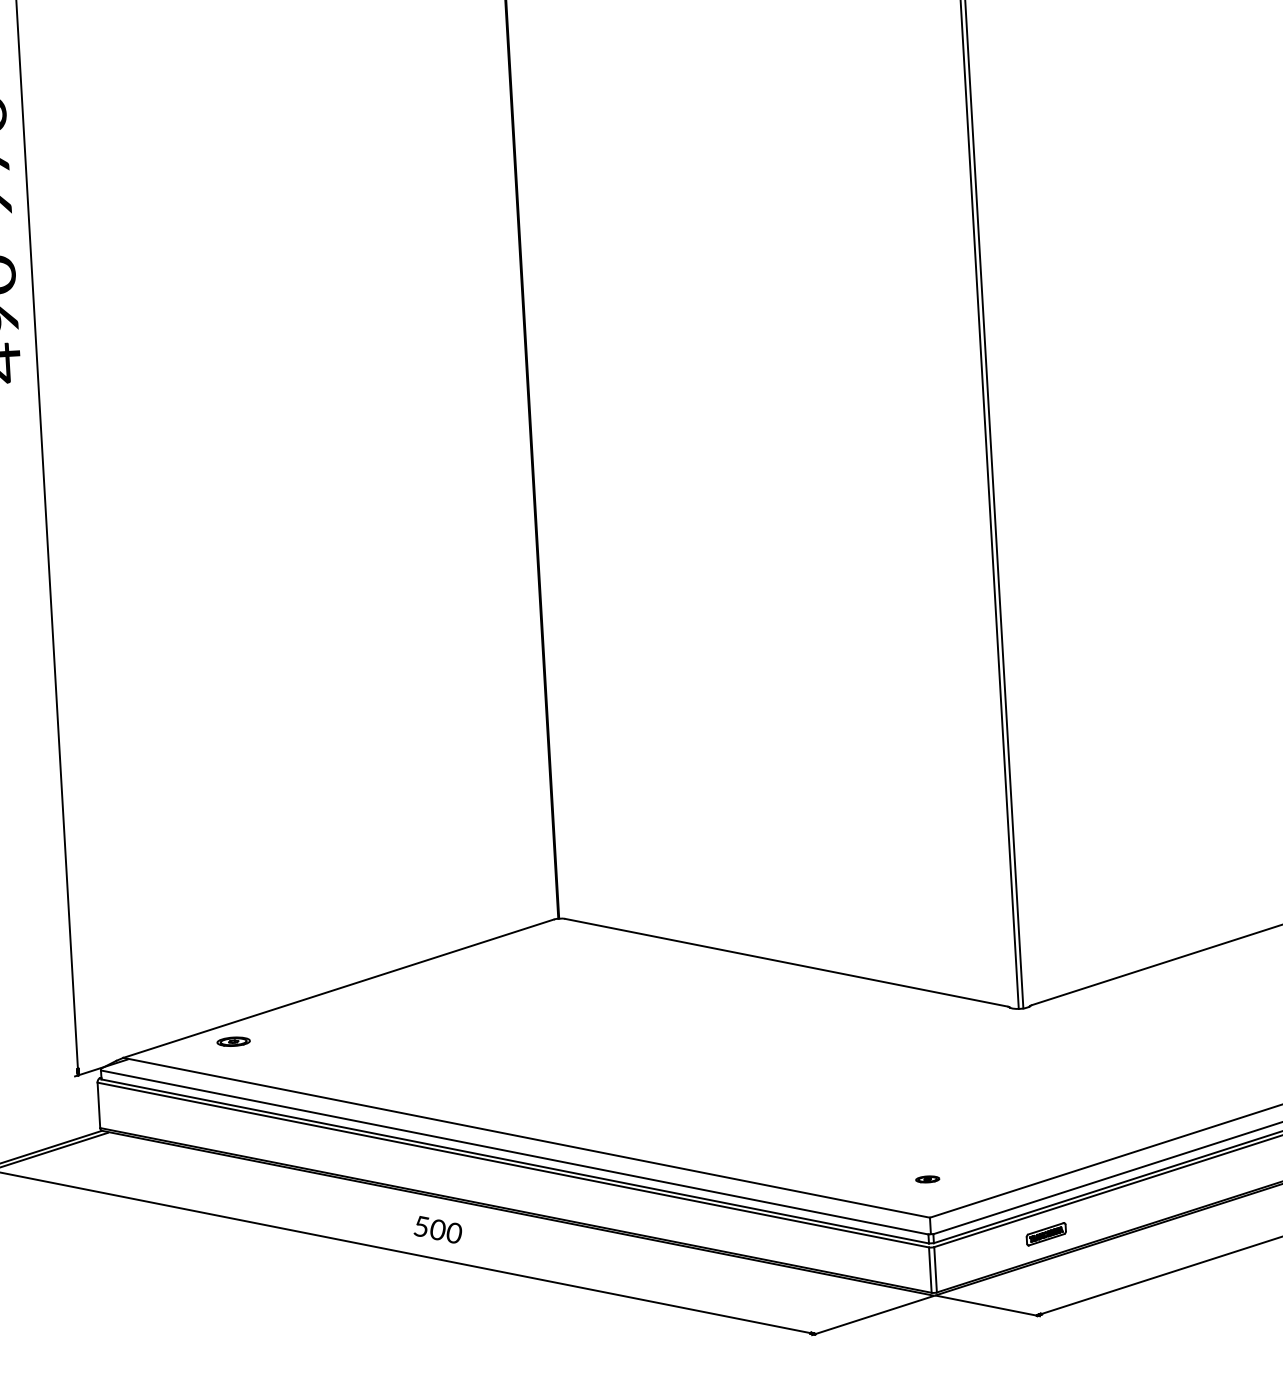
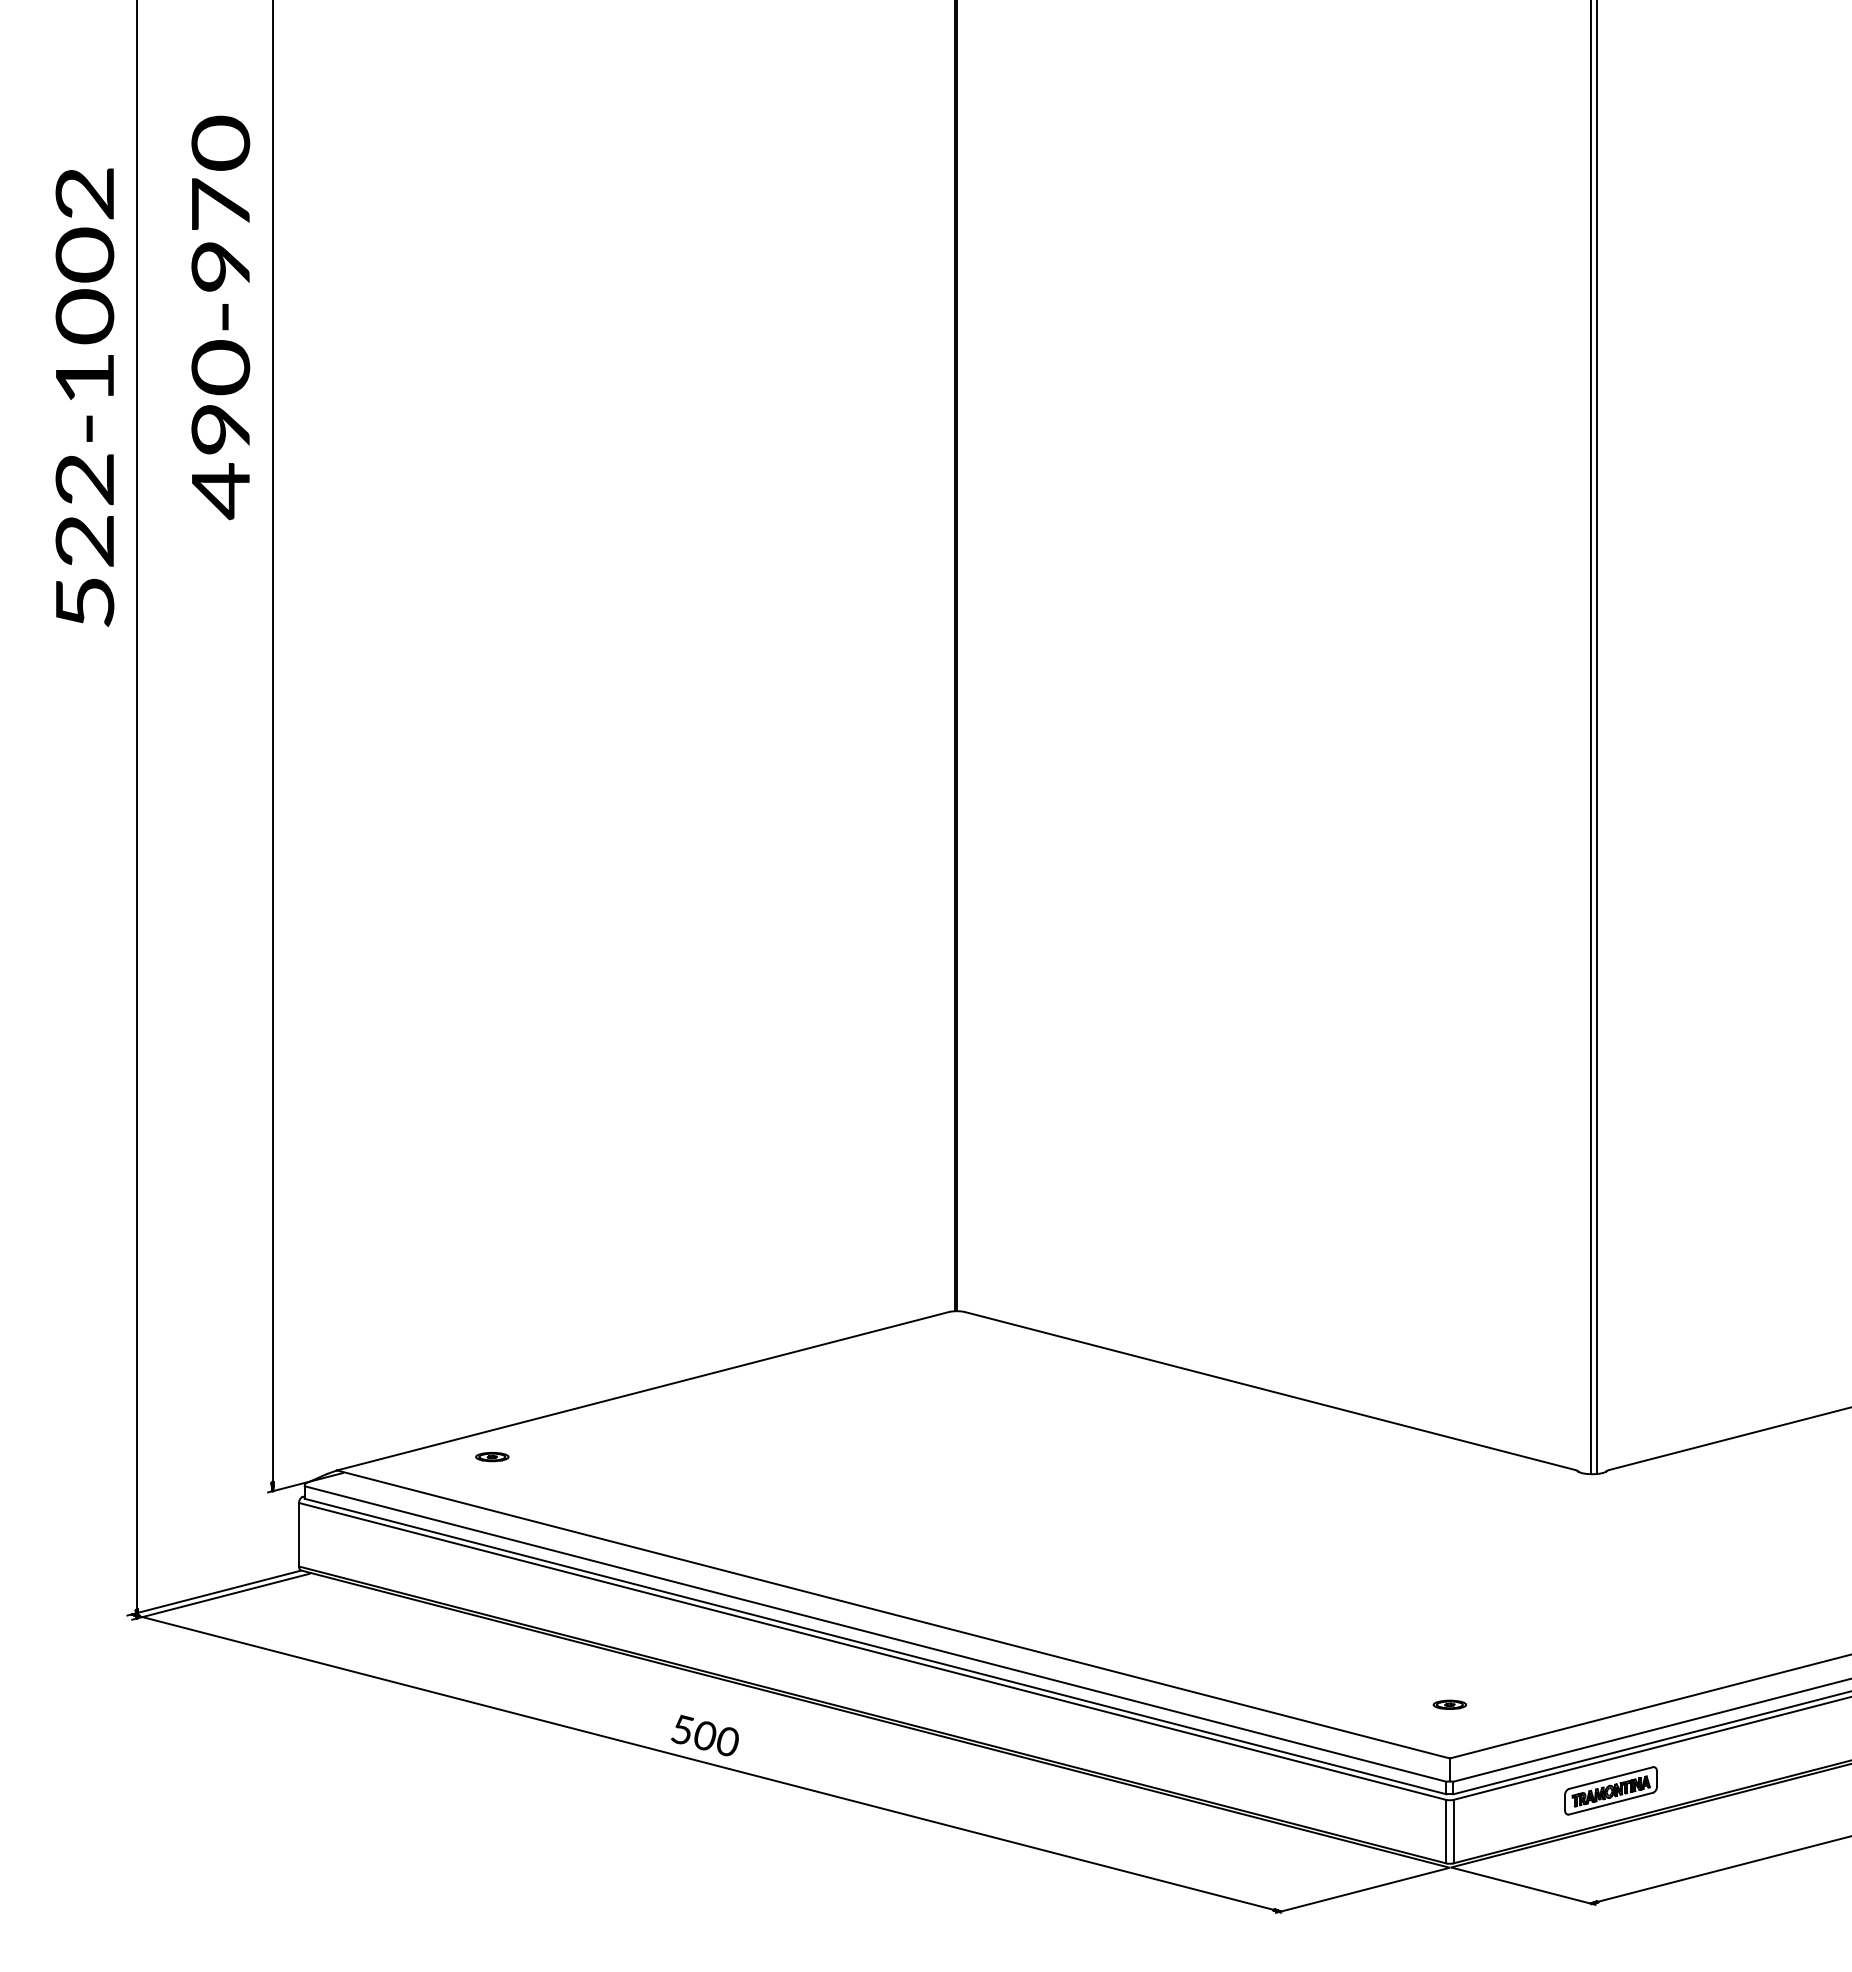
part: (233, 1042) -> (492, 1457), size x0.71
text: (437, 1229) -> (704, 1735), moved
part: (1045, 1233) -> (1610, 1790), size x1.67

